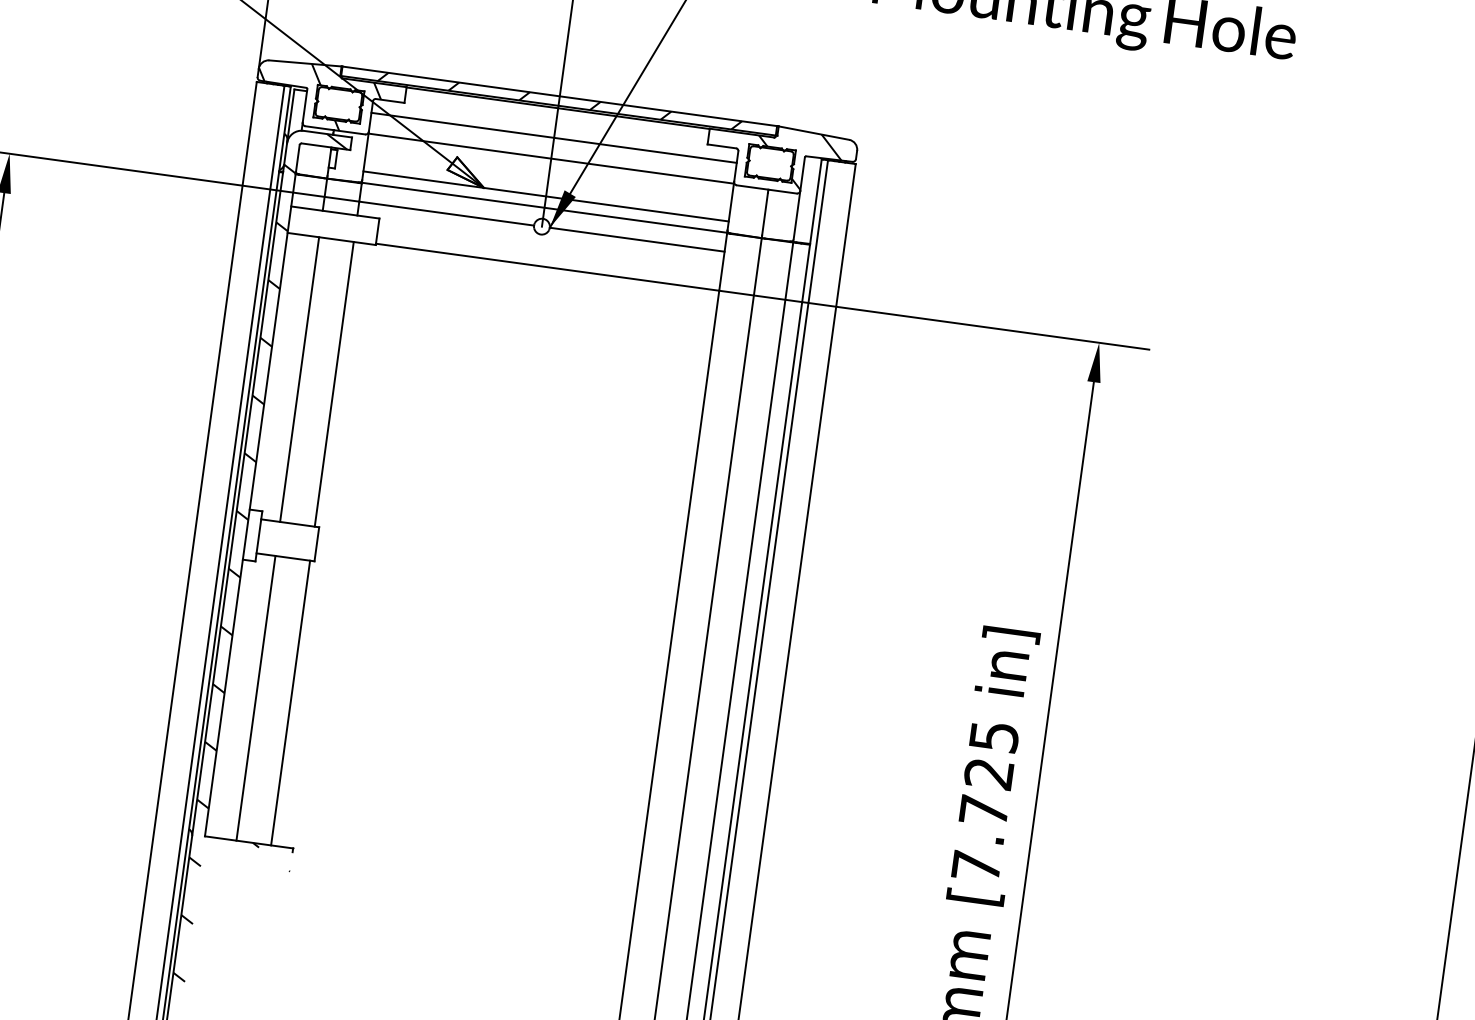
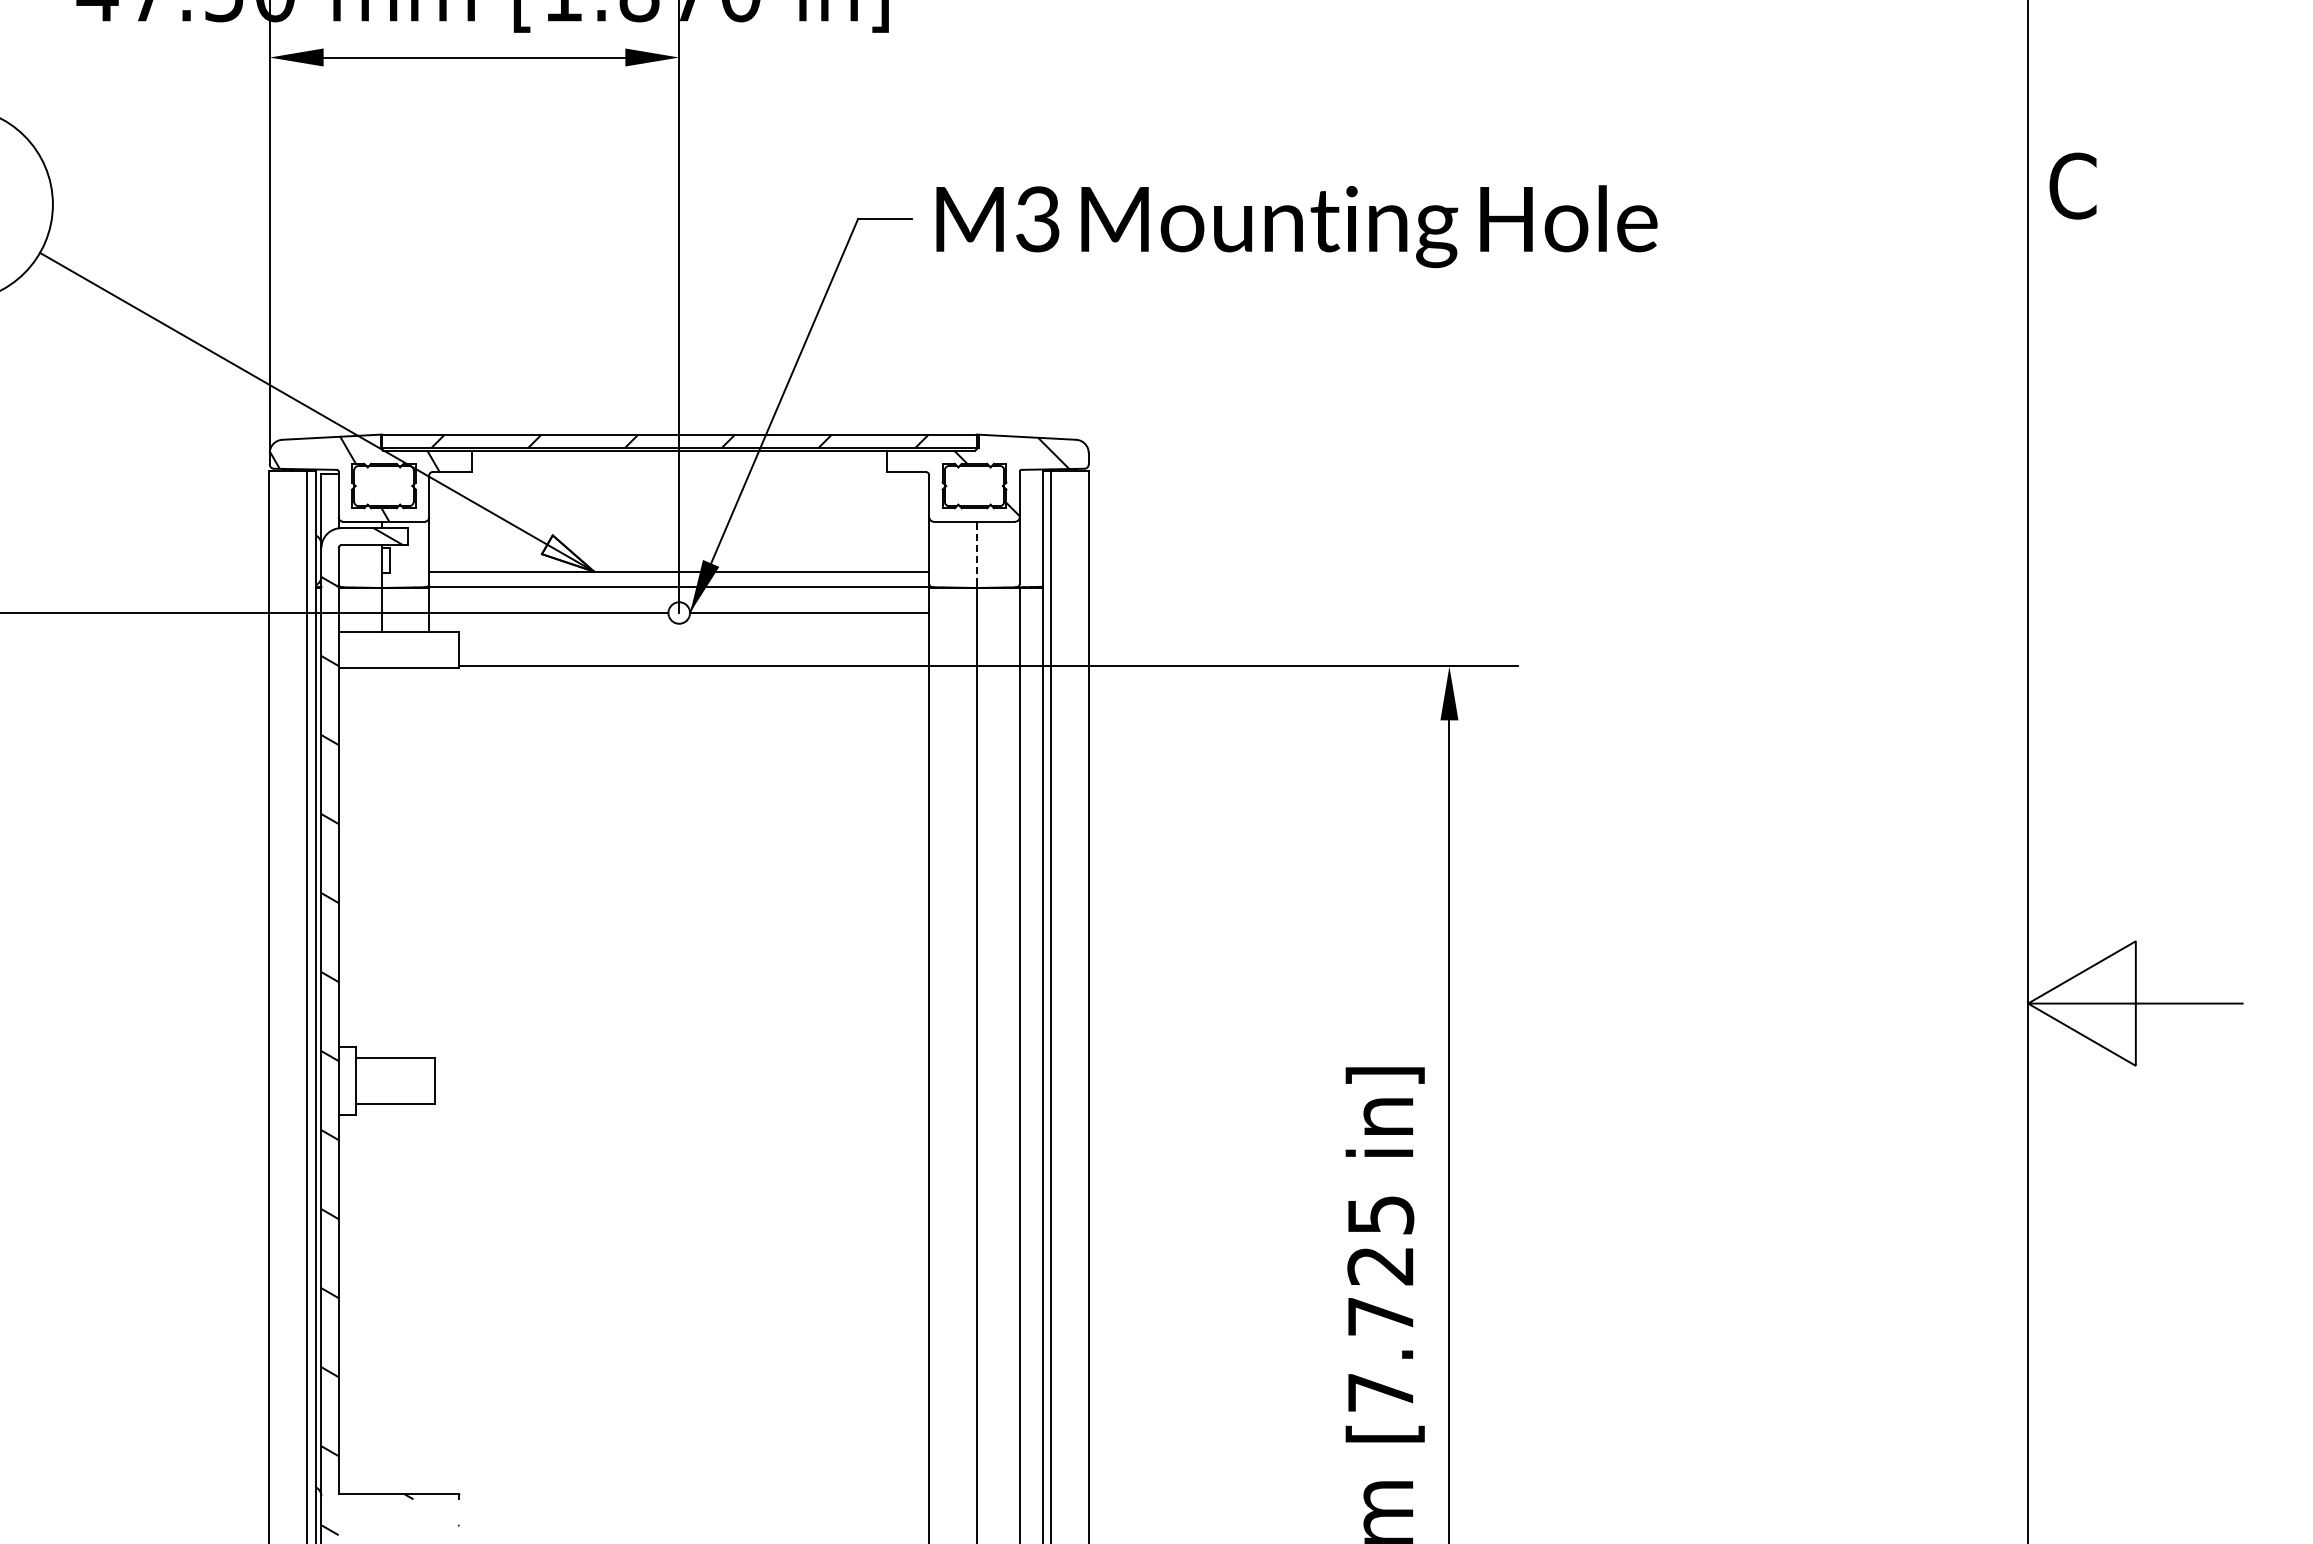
line: (554, 137) -> (679, 491), removed
line: (551, 158) -> (679, 519), removed
line: (764, 213) -> (976, 554), solid -> dashed
line: (299, 379) -> (381, 862), removed
line: (334, 383) -> (429, 862), removed
line: (255, 698) -> (381, 1299), removed
line: (290, 703) -> (429, 1299), removed

